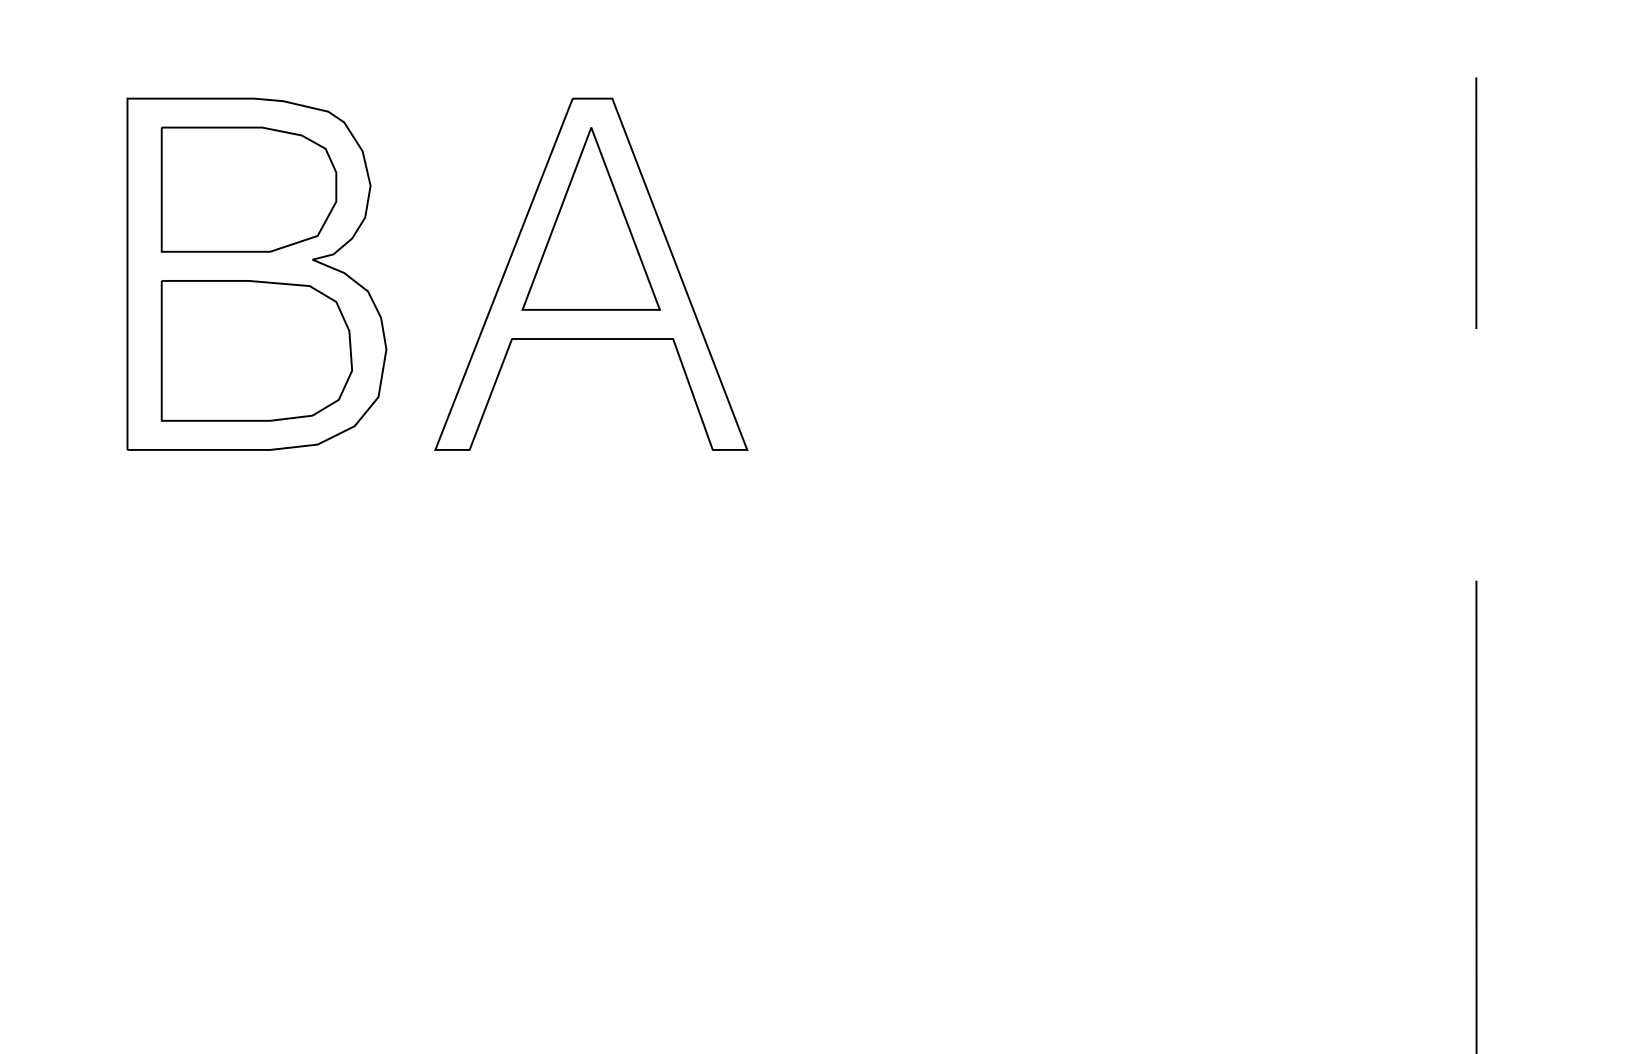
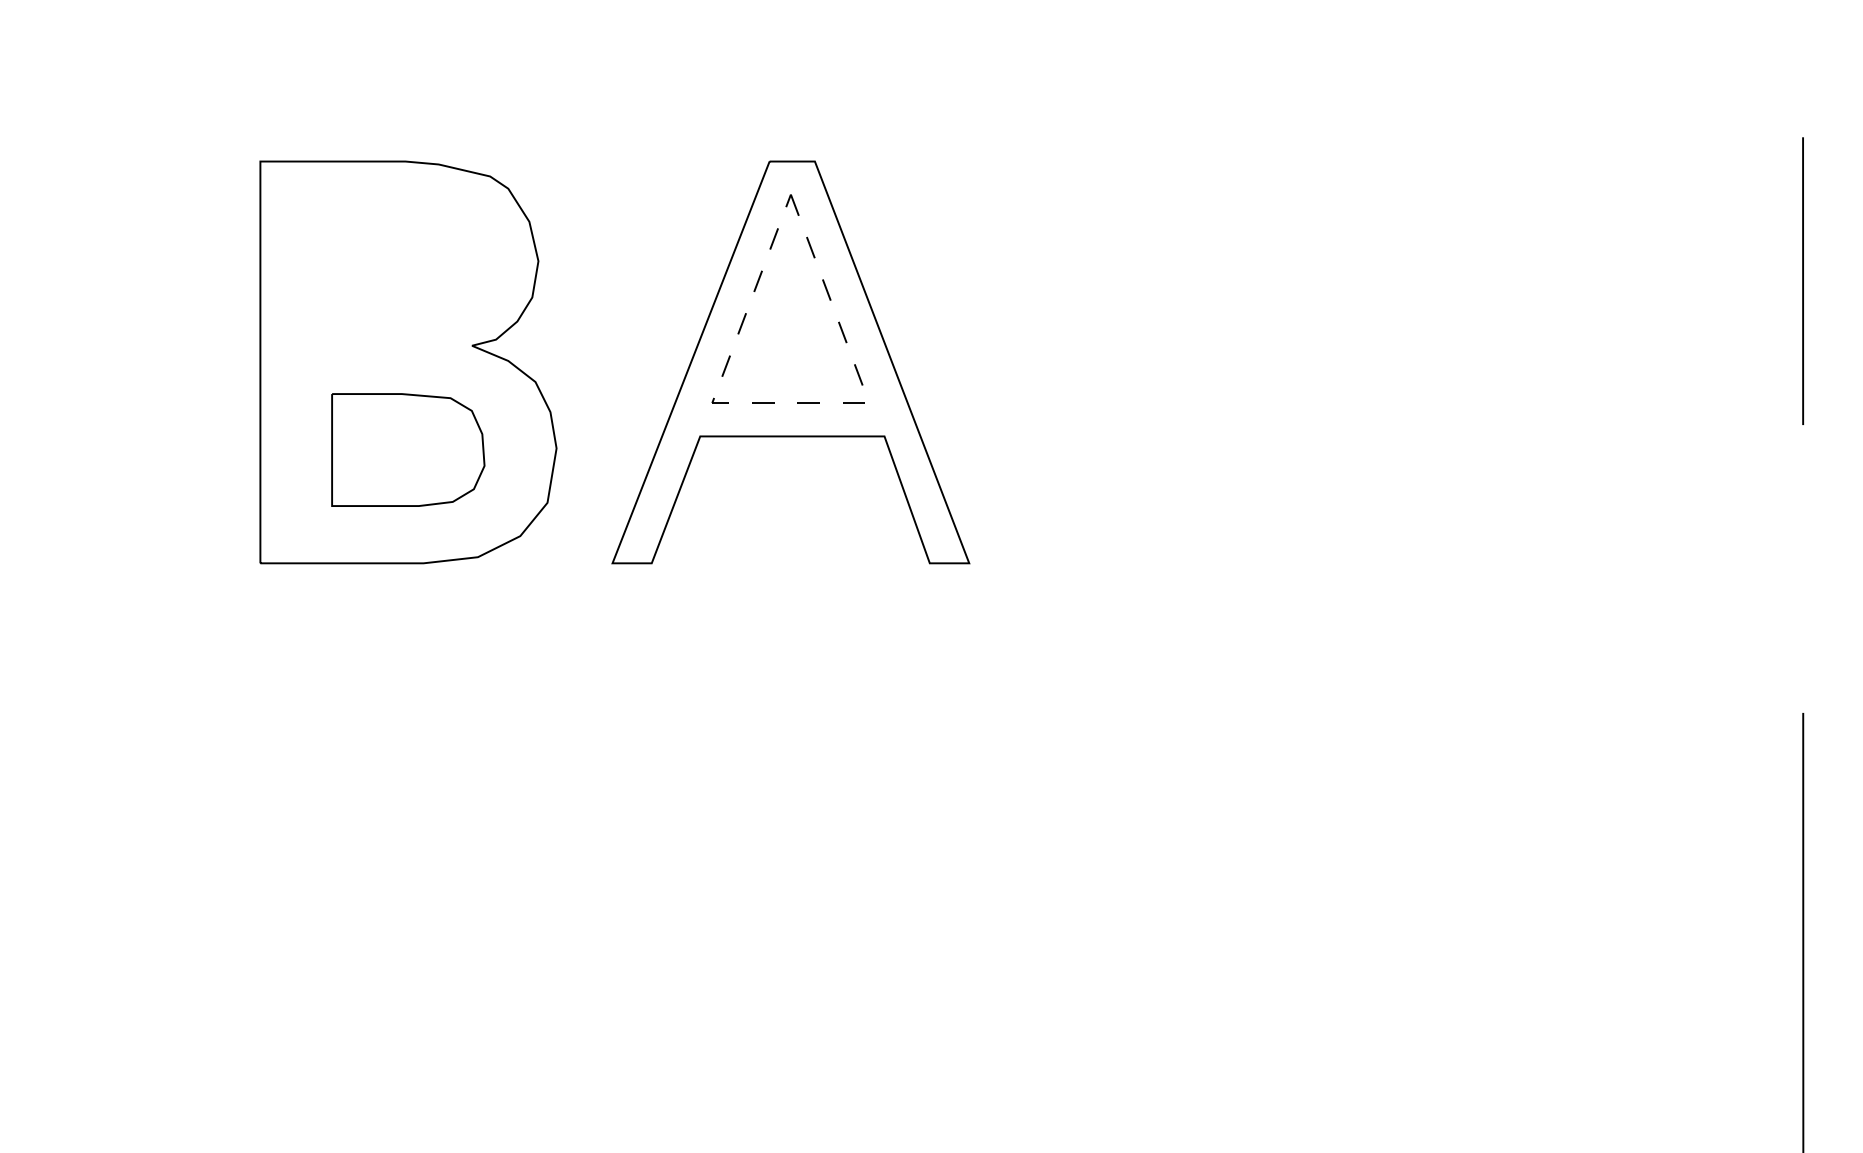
part: (248, 189) -> (398, 265), removed
line: (591, 309) -> (791, 402), solid -> dashed
part: (256, 350) -> (407, 449), size x0.7

